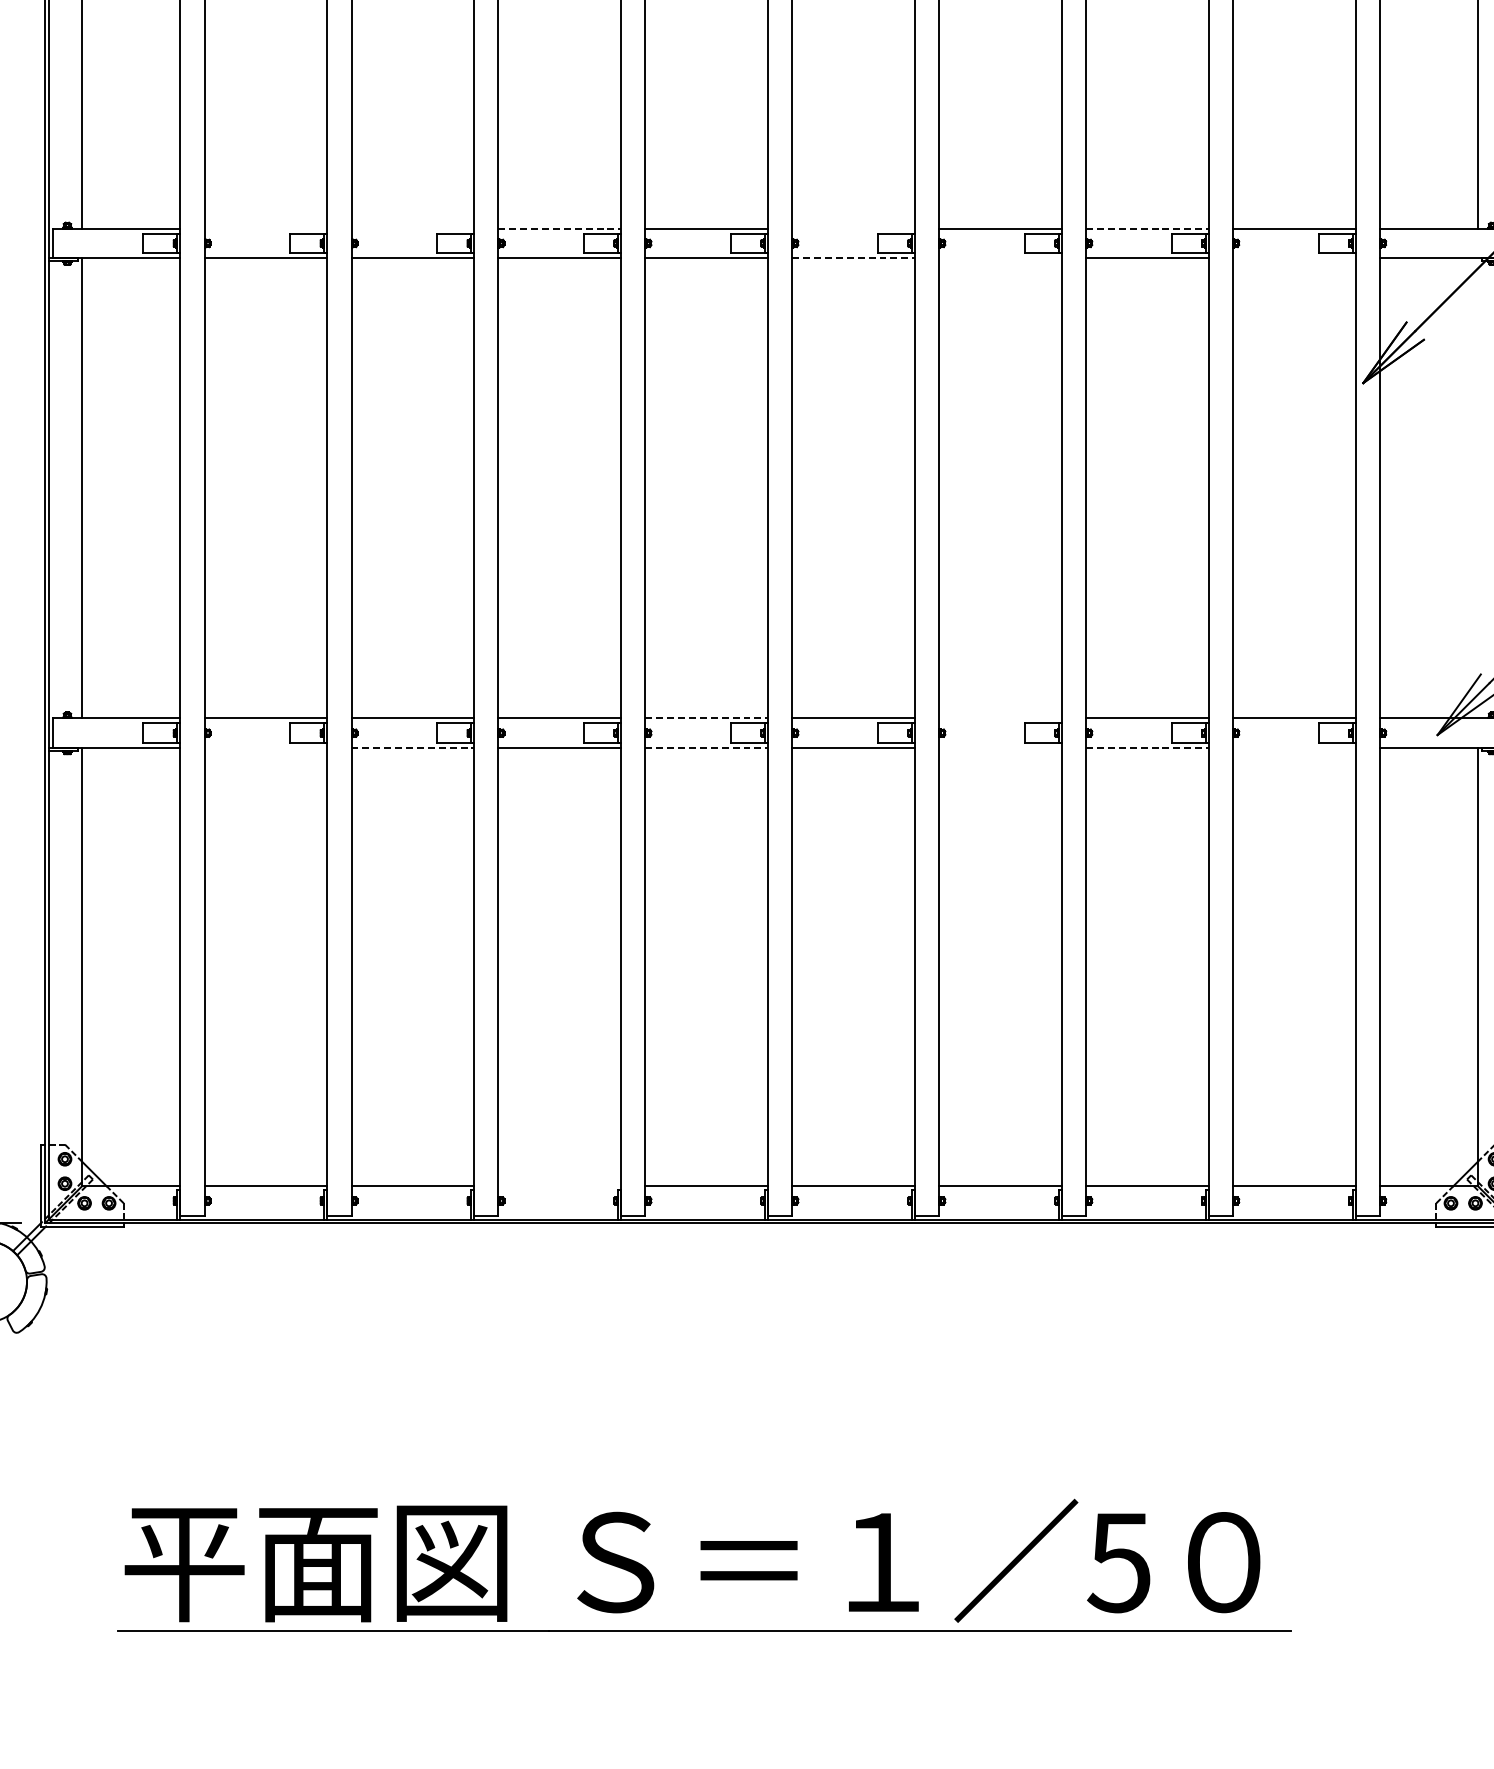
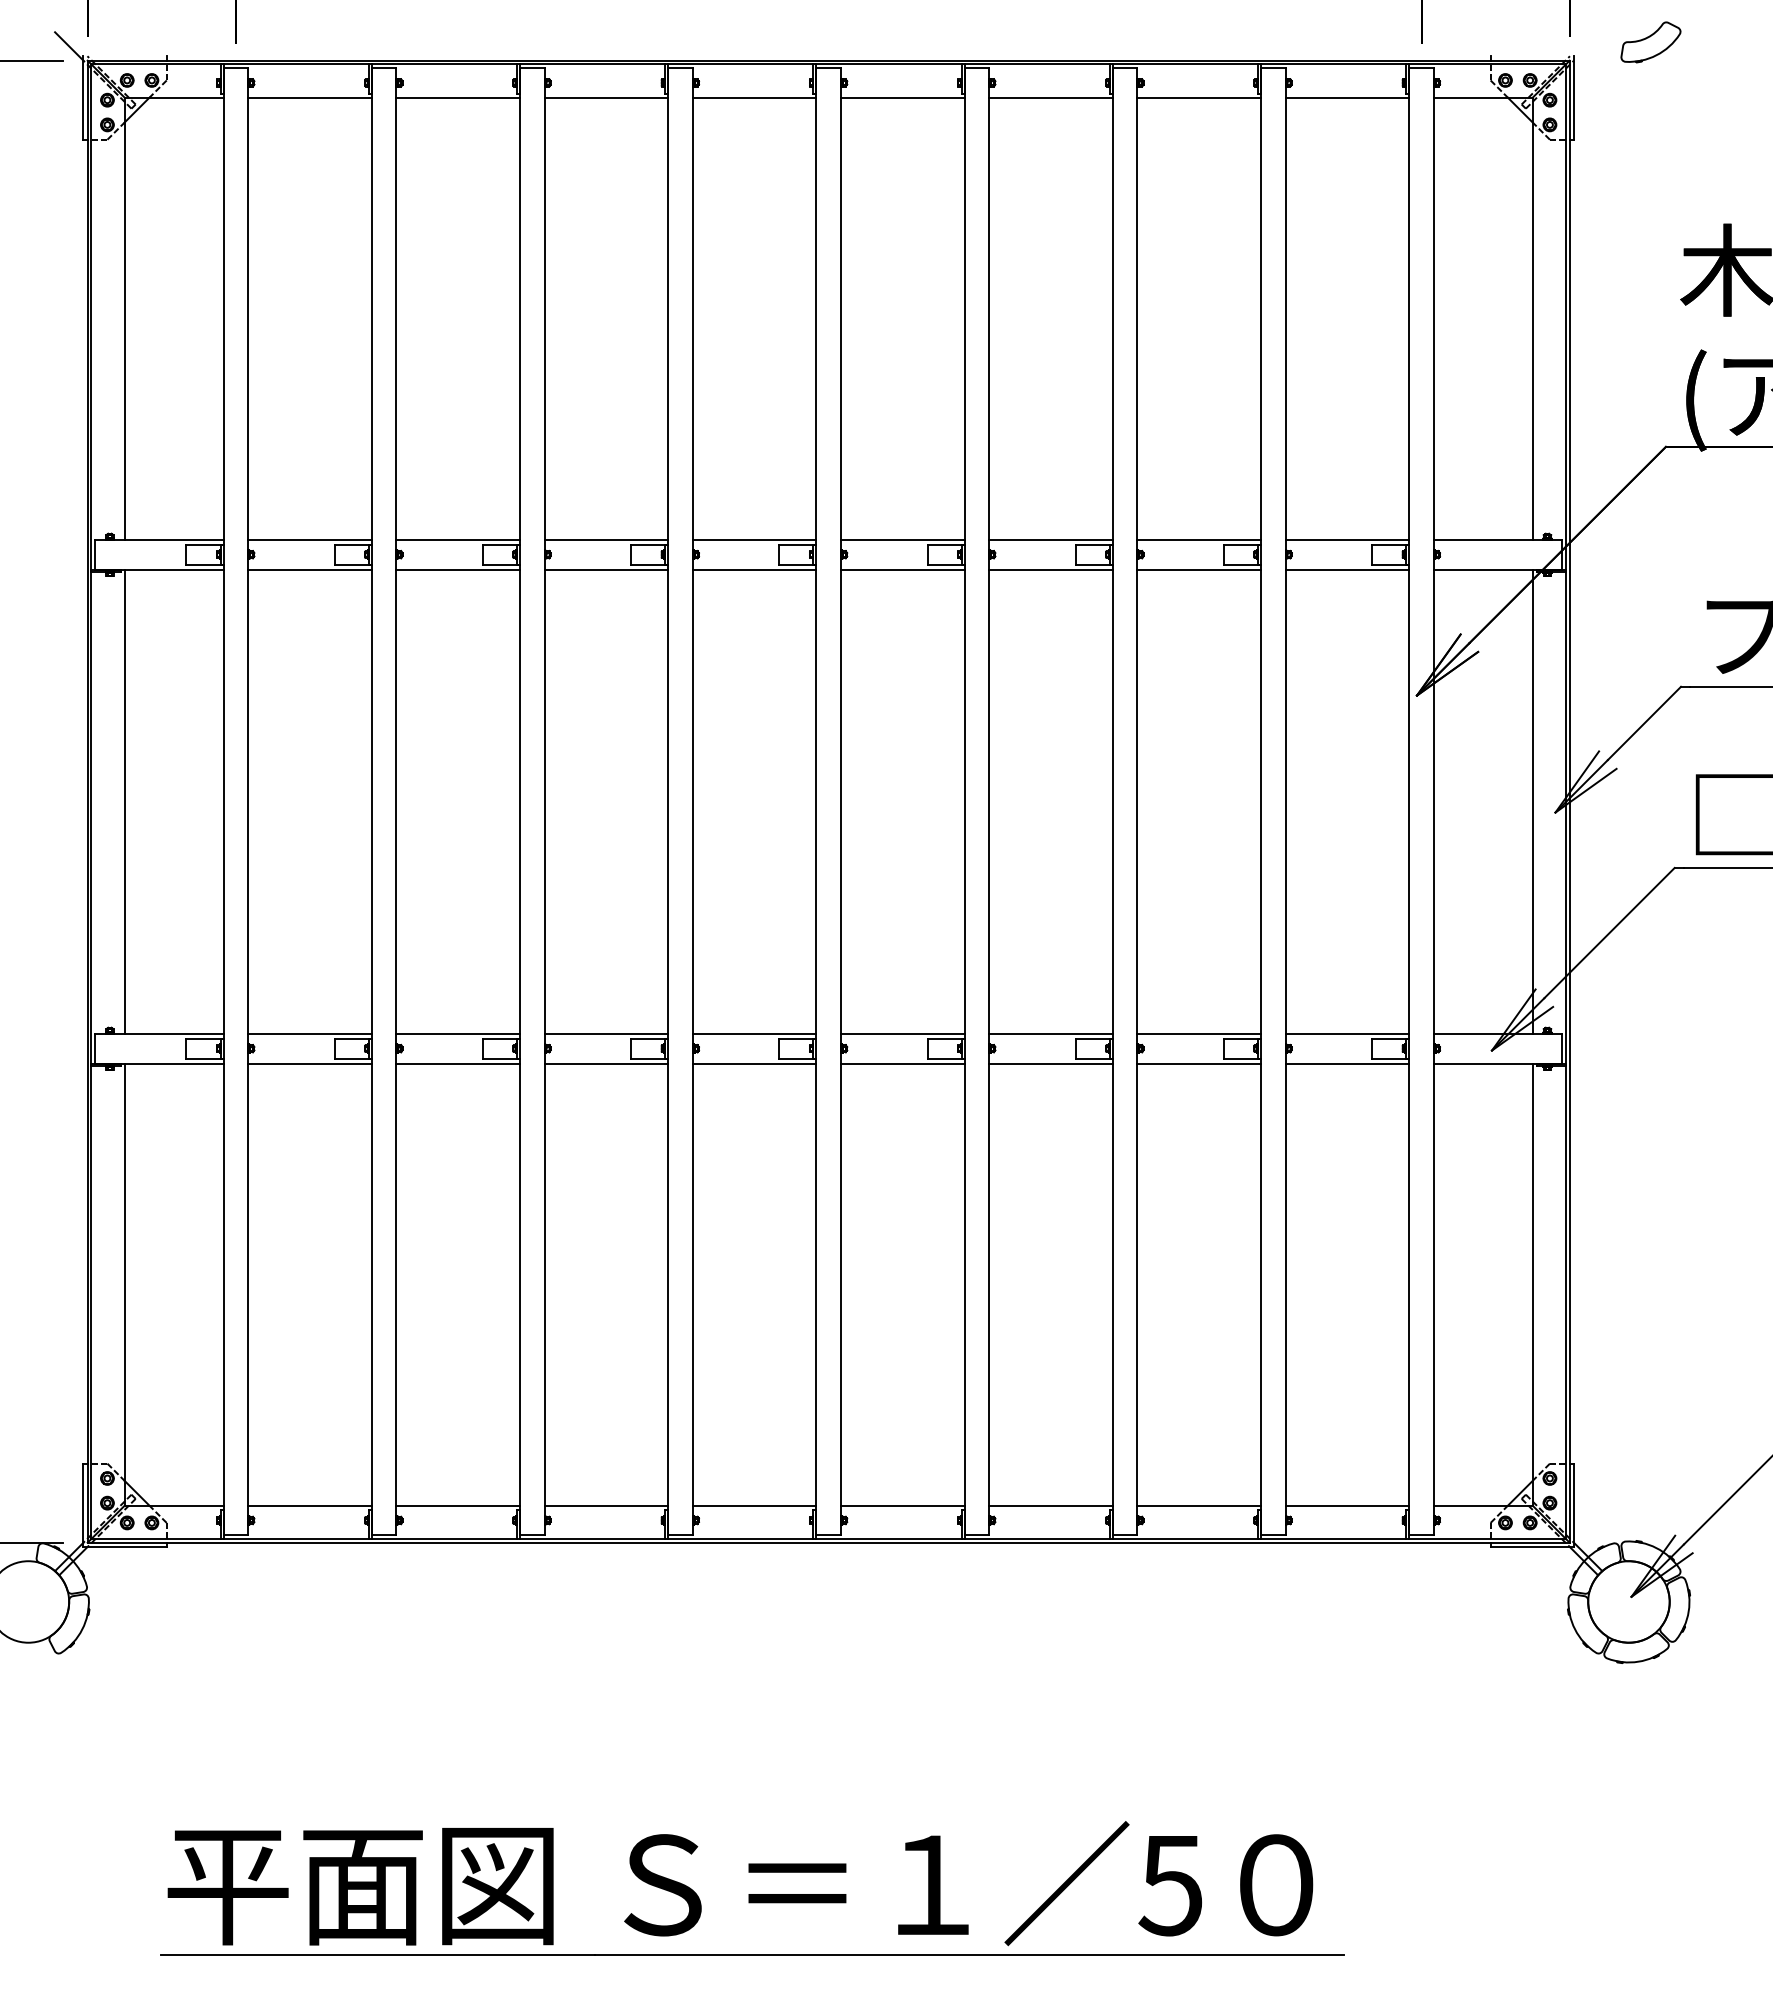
line: (265, 228) -> (309, 539), added
line: (412, 228) -> (457, 539), added
line: (559, 228) -> (606, 539), dashed -> solid
line: (853, 228) -> (902, 539), added
line: (1147, 228) -> (1199, 539), dashed -> solid
line: (853, 258) -> (902, 569), dashed -> solid
line: (999, 258) -> (1050, 569), added
line: (1294, 258) -> (1347, 569), added
line: (1477, 488) -> (1532, 801), added
line: (706, 718) -> (754, 1033), dashed -> solid
line: (999, 718) -> (1050, 1033), added
line: (265, 747) -> (309, 1063), added
line: (413, 747) -> (458, 1063), dashed -> solid
line: (706, 747) -> (754, 1063), dashed -> solid
line: (999, 747) -> (1050, 1063), added
line: (1147, 747) -> (1199, 1063), dashed -> solid
line: (1294, 747) -> (1347, 1063), added
line: (559, 1186) -> (606, 1505), added

